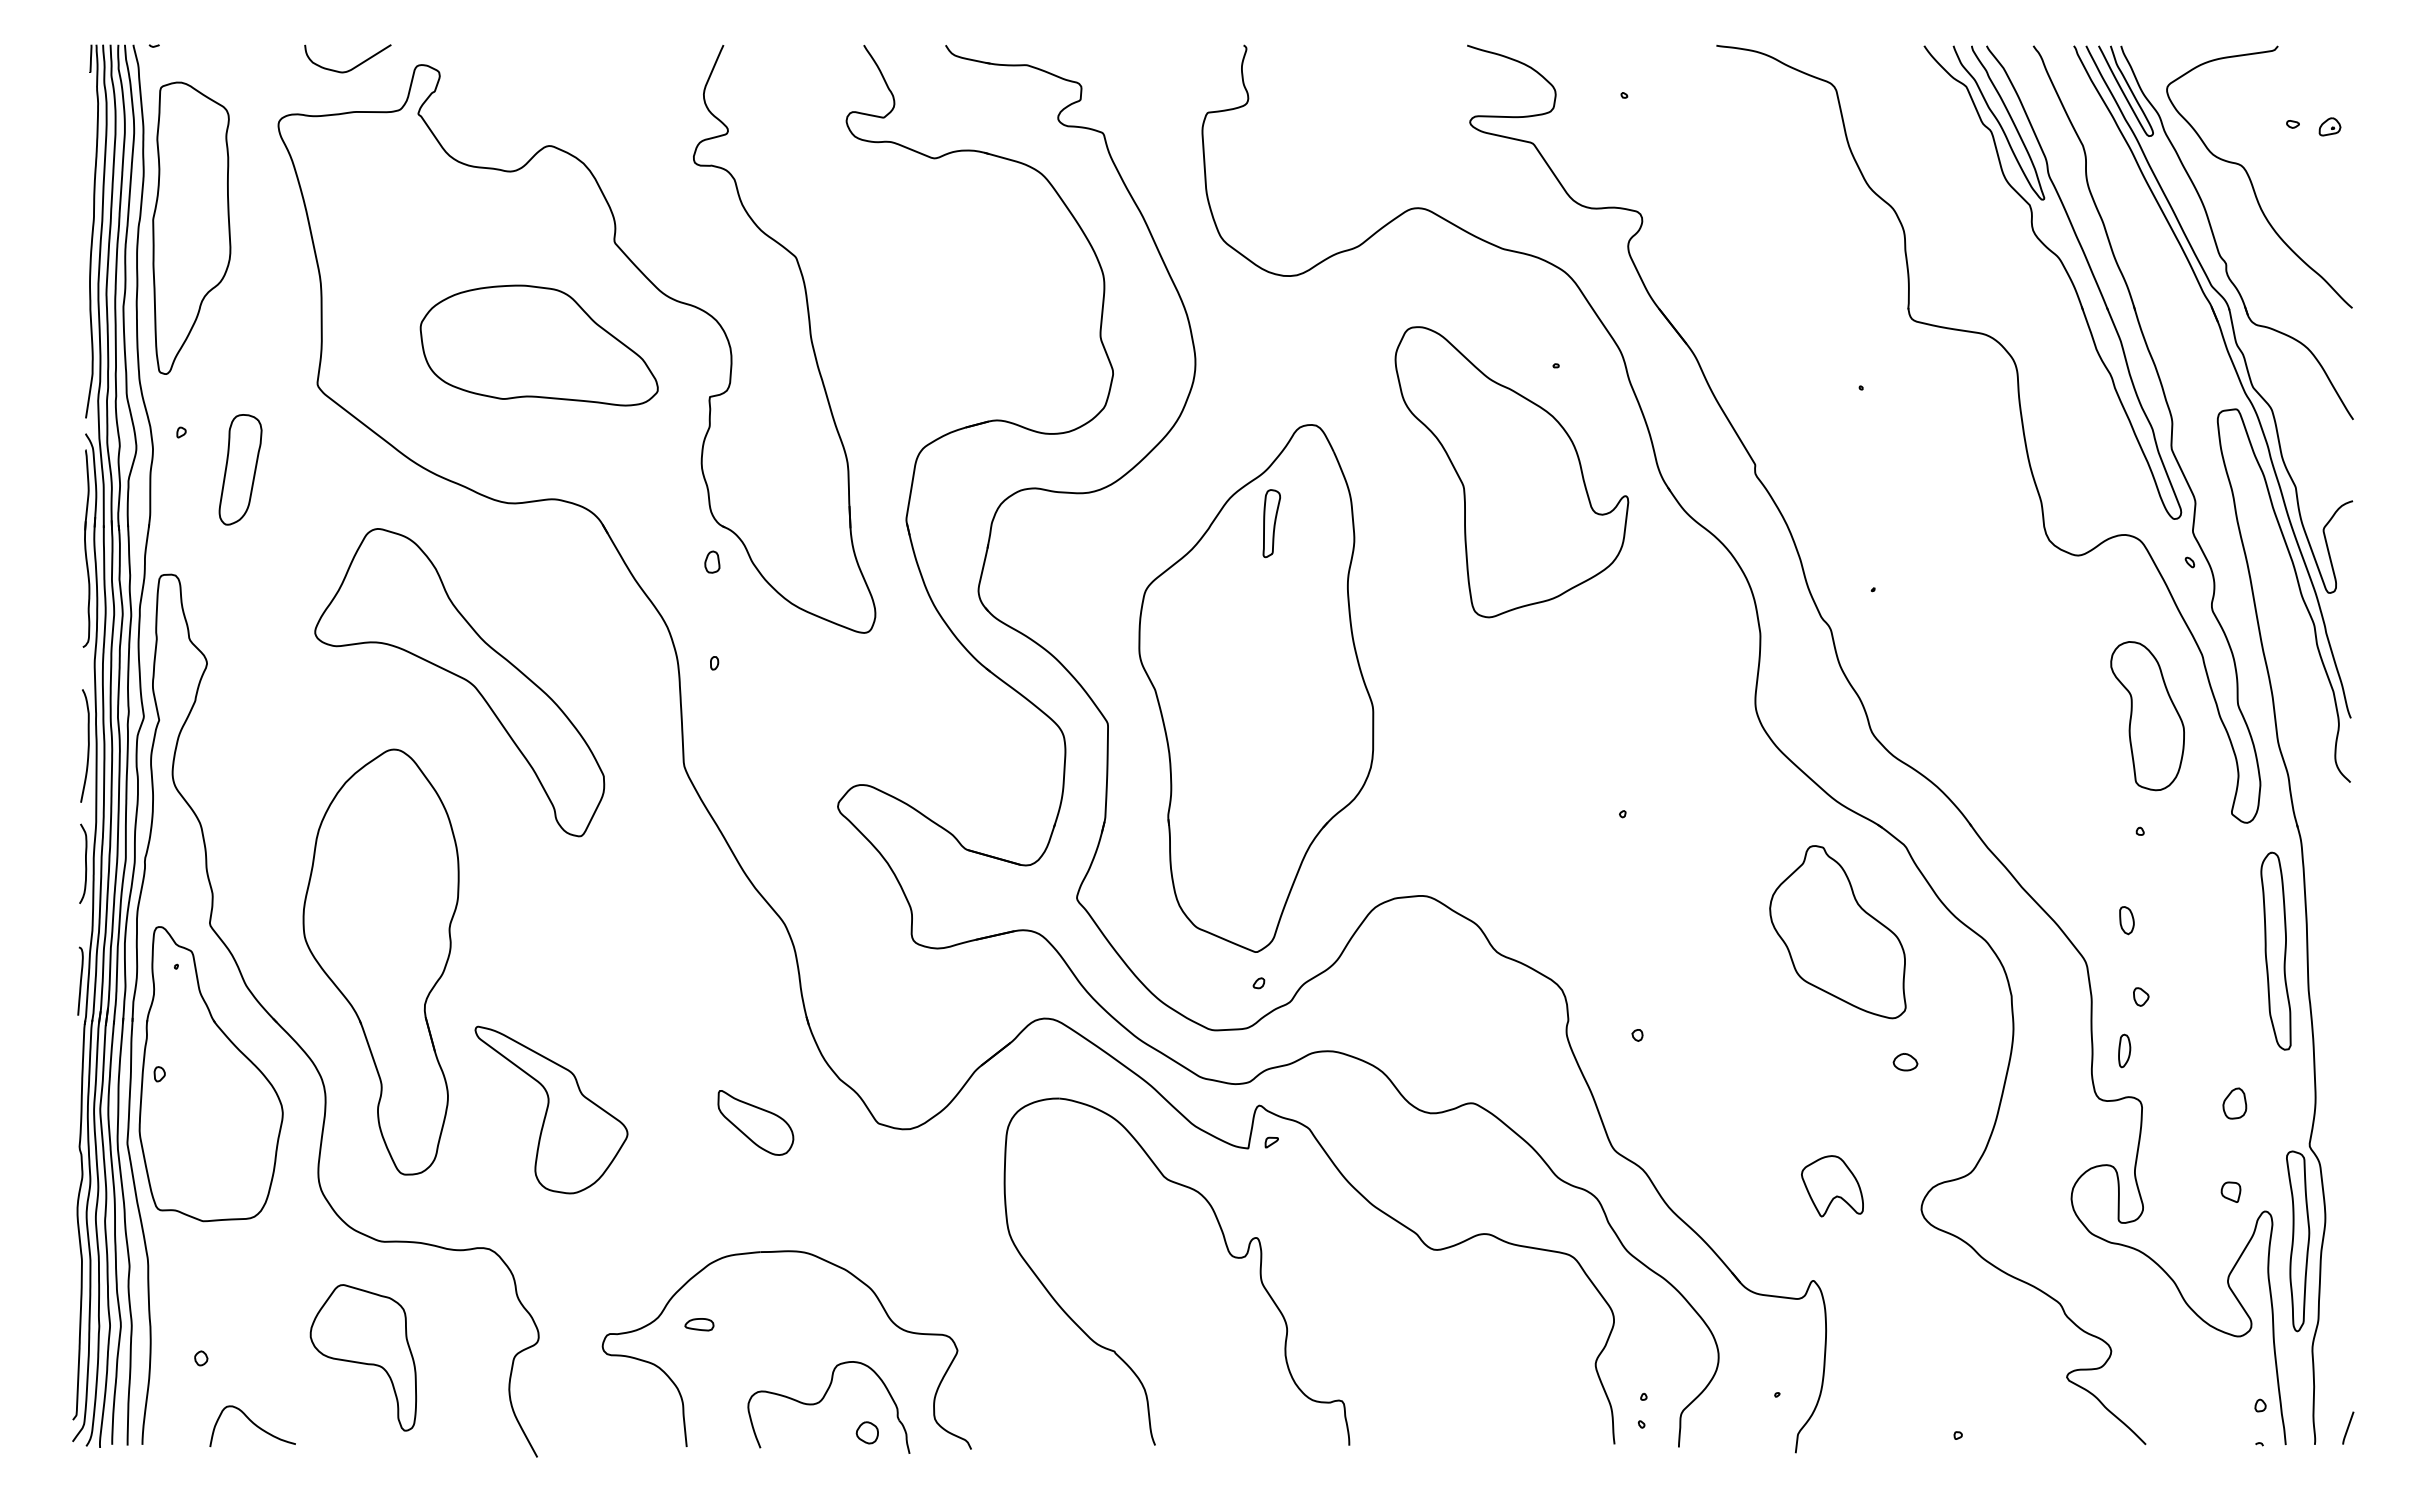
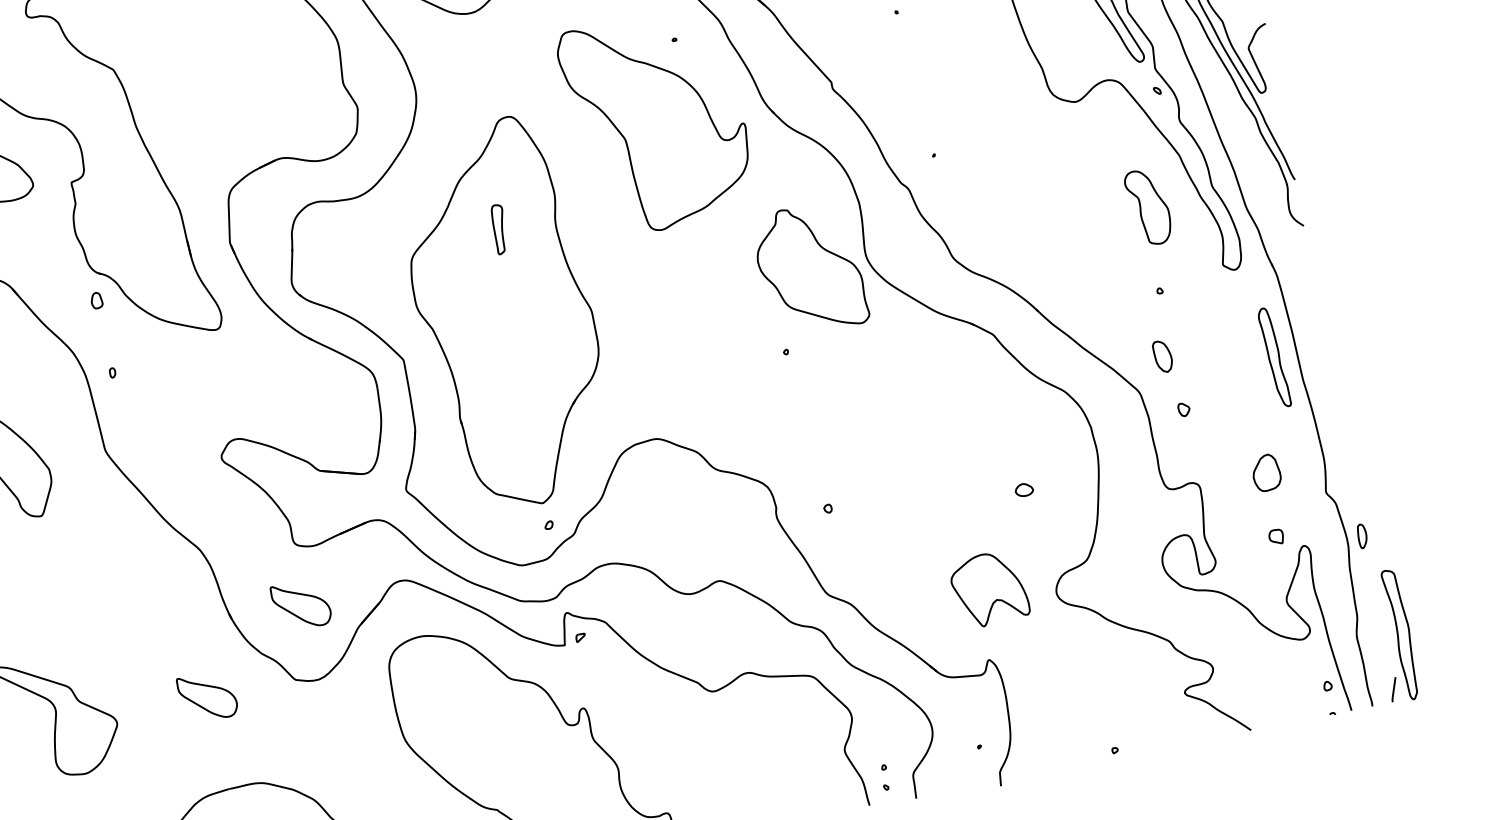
part: (1271, 523) -> (499, 229), moved
part: (2147, 716) -> (1148, 207), size x0.7
part: (2126, 920) -> (1162, 356), size x1.6
part: (1837, 932) -> (809, 269), moved
part: (2275, 950) -> (1273, 357), size x0.7
part: (905, 1024) -> (301, 605), added
part: (2124, 1050) -> (1362, 535), moved
part: (2234, 1103) -> (1266, 472), size x1.6
part: (1832, 1186) -> (989, 589), size x1.6
part: (2298, 1241) -> (1401, 634), moved

